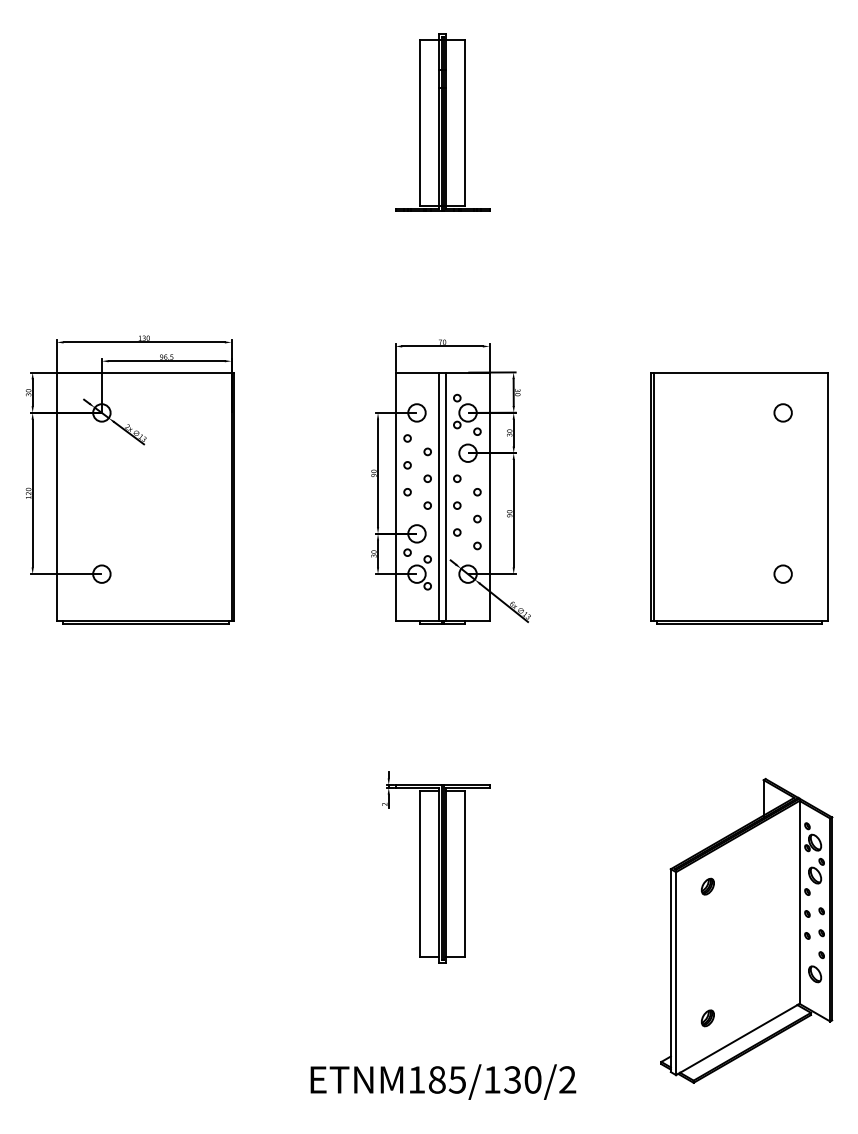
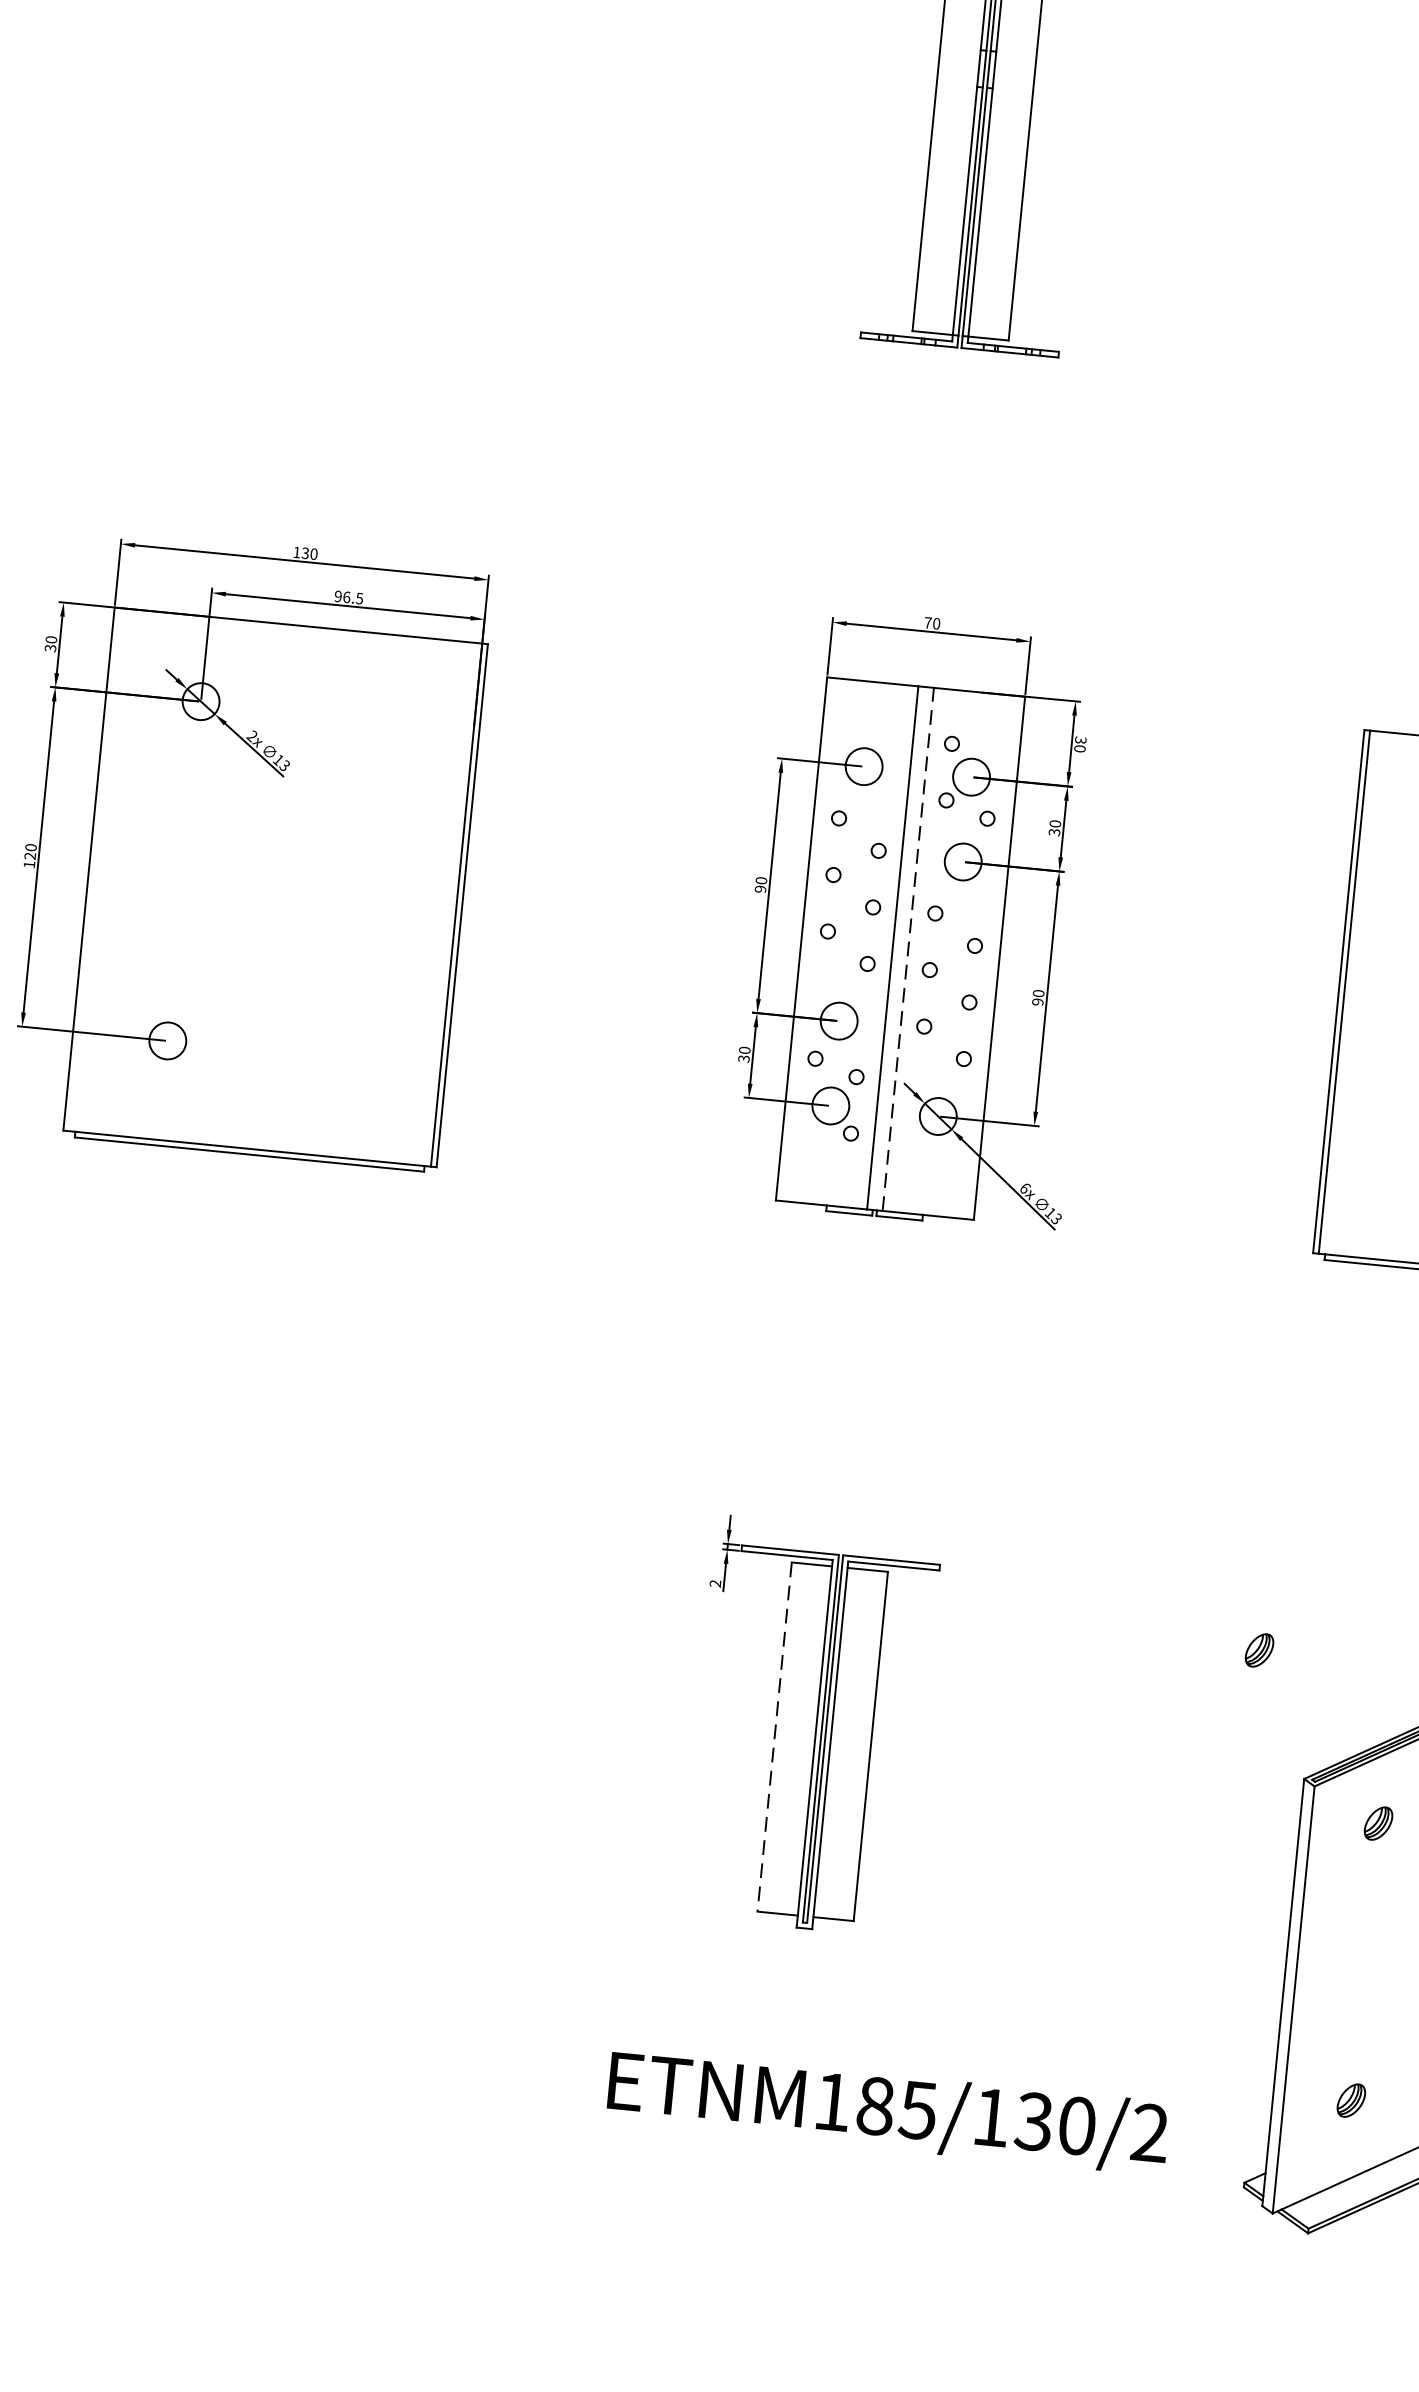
line: (446, 496) -> (908, 948), solid -> dashed
part: (643, 810) -> (1258, 1649), added
line: (419, 873) -> (774, 1736), solid -> dashed
text: (443, 1081) -> (888, 2110), moved

